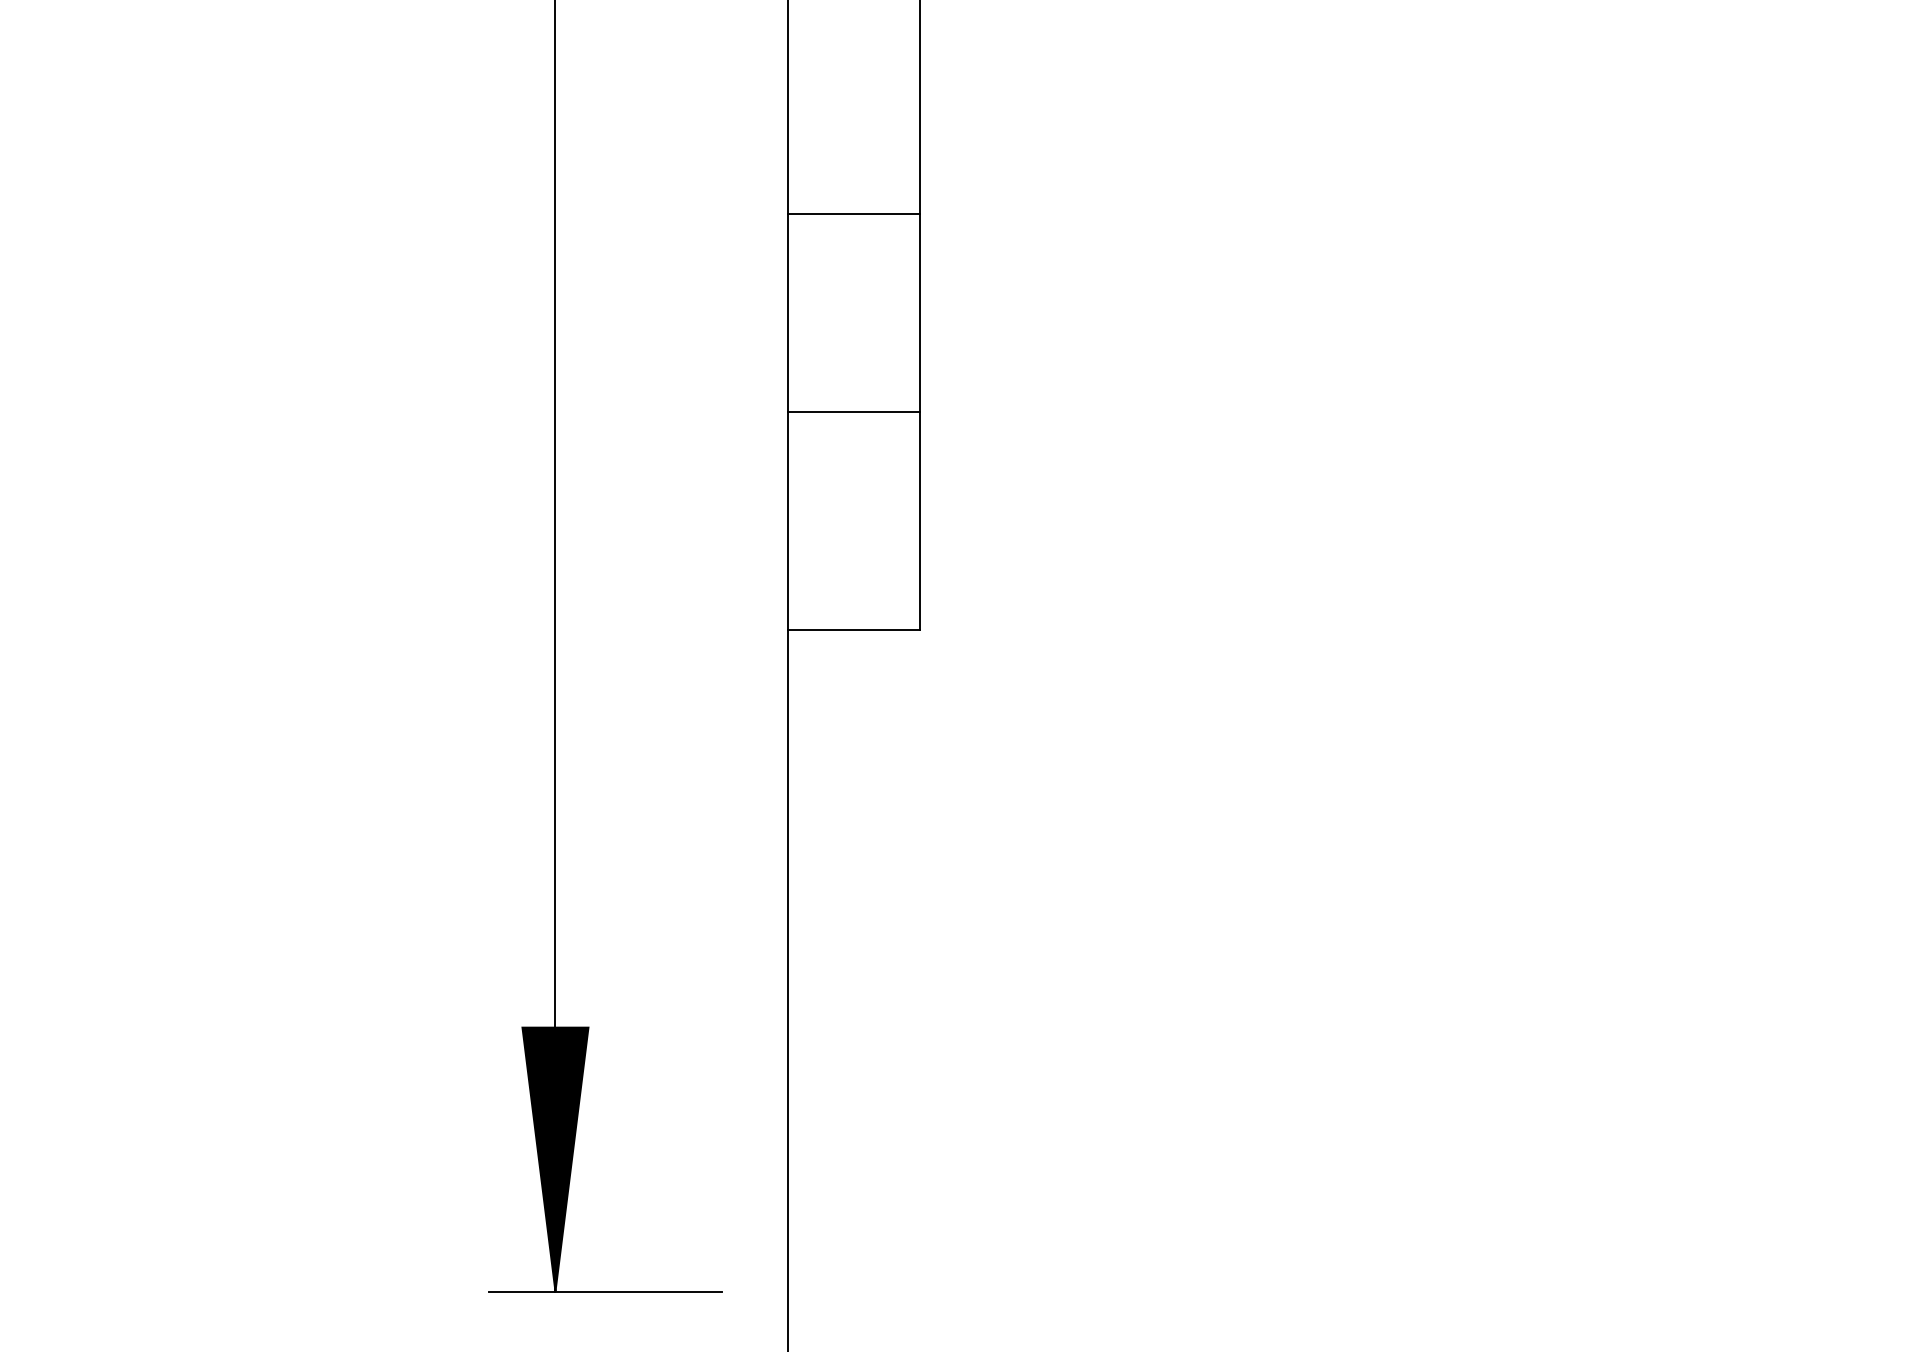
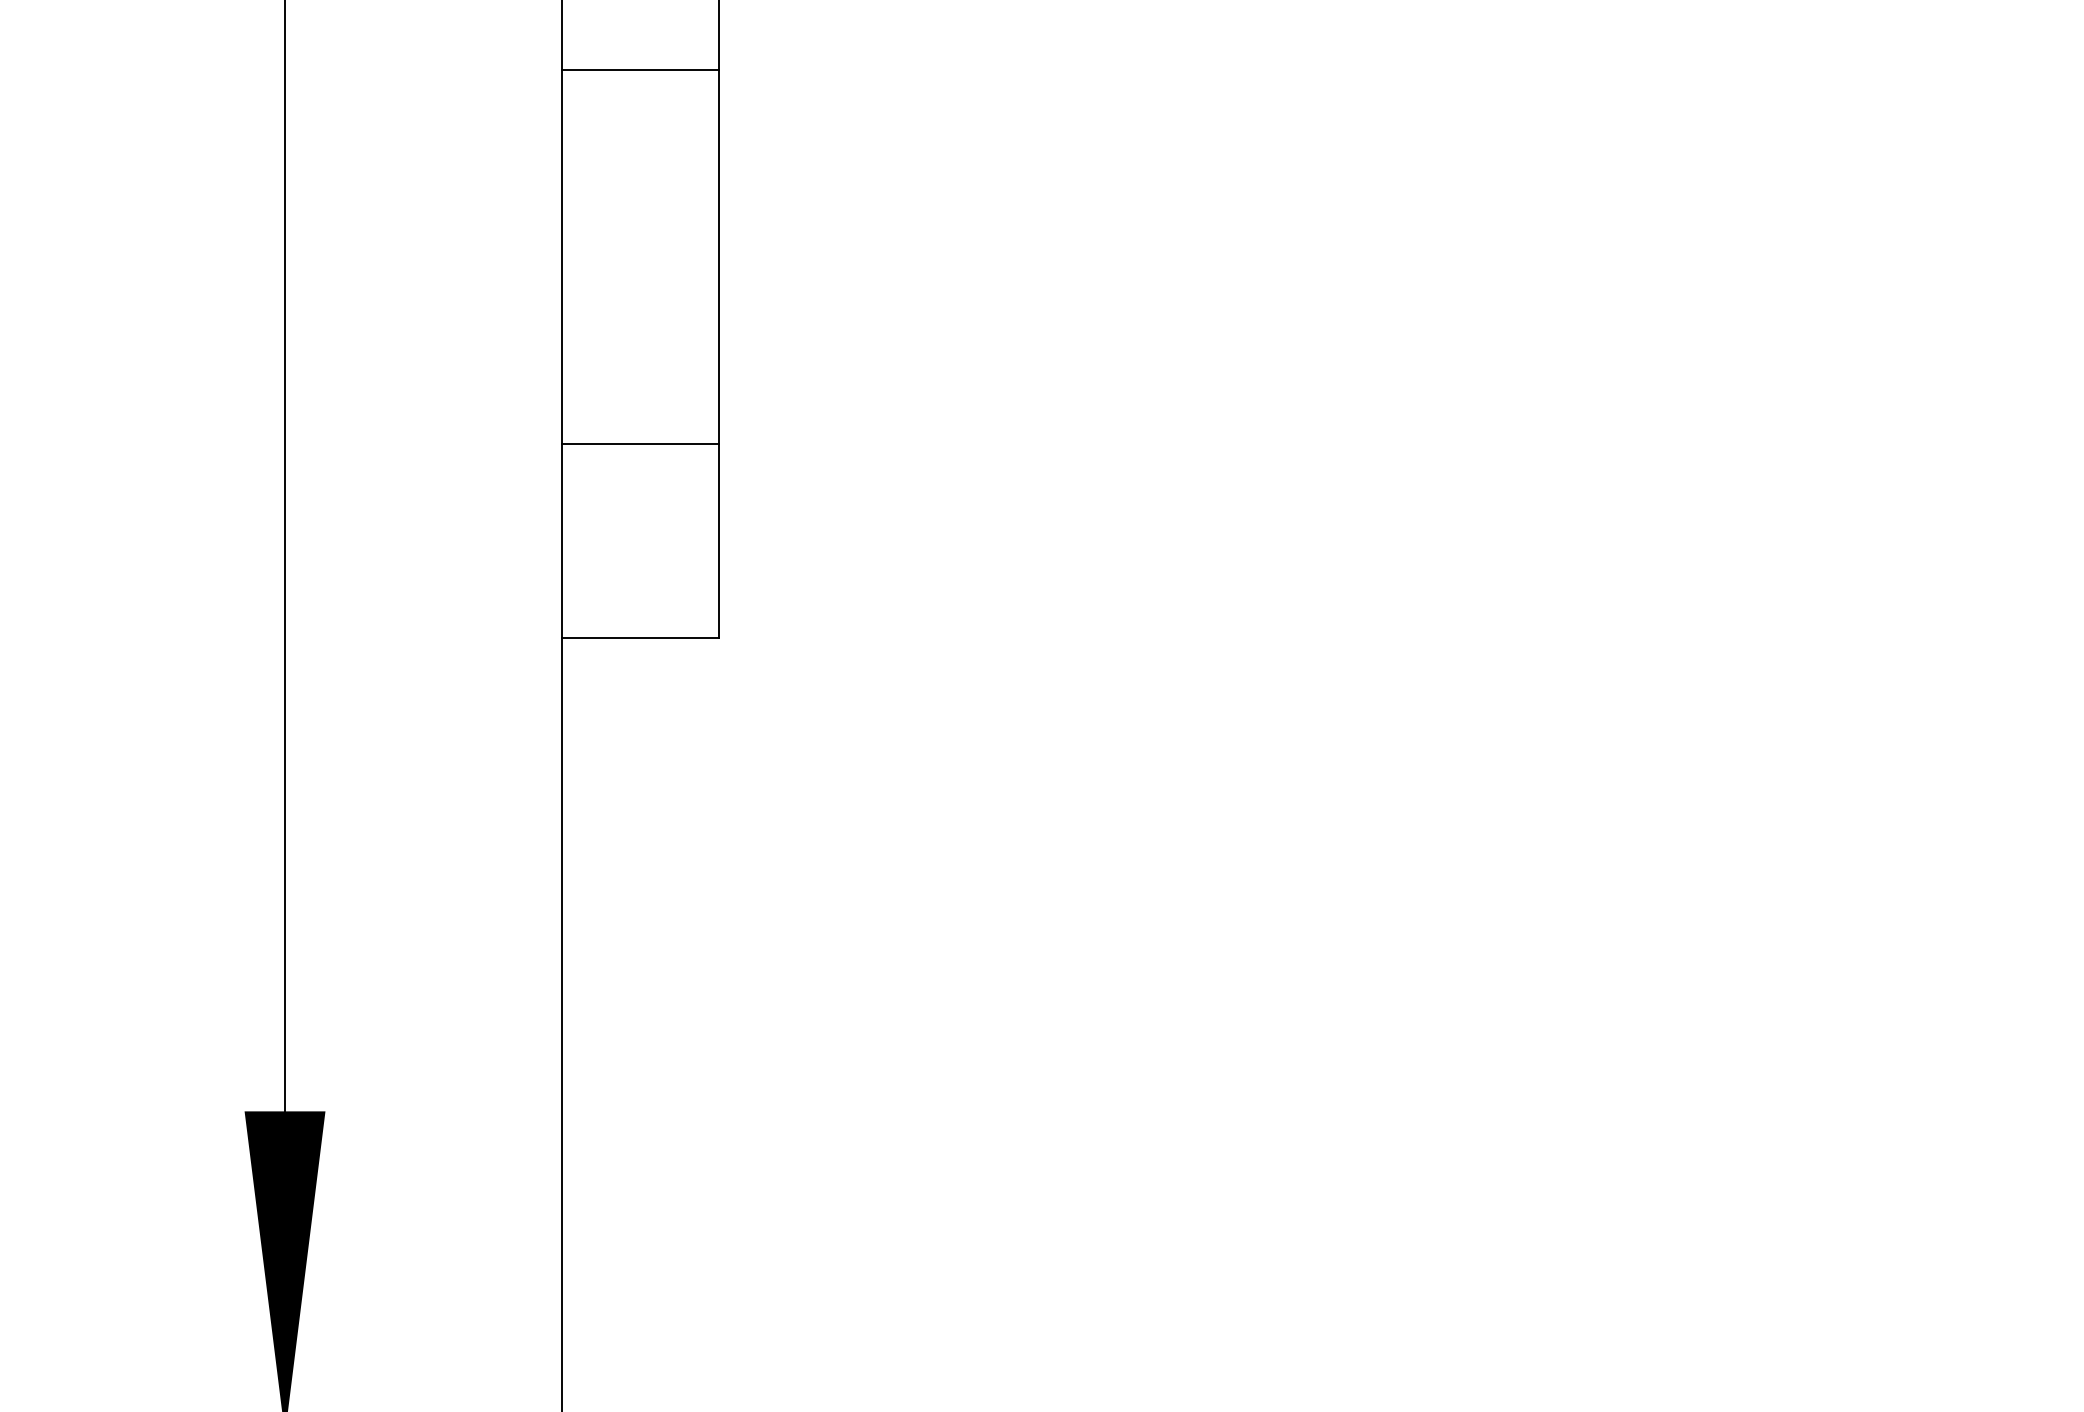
line: (853, 214) -> (640, 70), moved
line: (853, 412) -> (640, 444), moved

